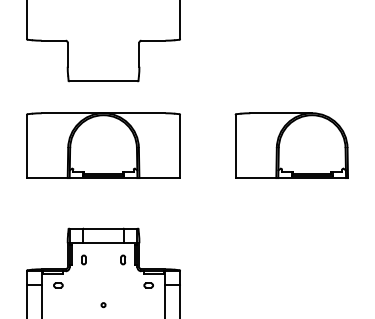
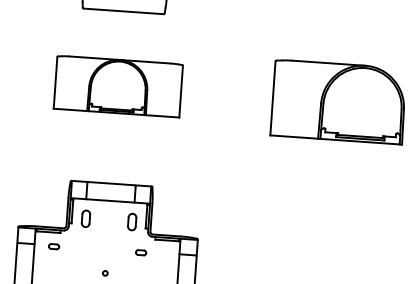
part: (103, 145) -> (118, 86), size x0.7
part: (83, 259) -> (85, 218), size x1.6
part: (122, 259) -> (131, 221), size x1.6
part: (148, 285) -> (140, 252), moved

